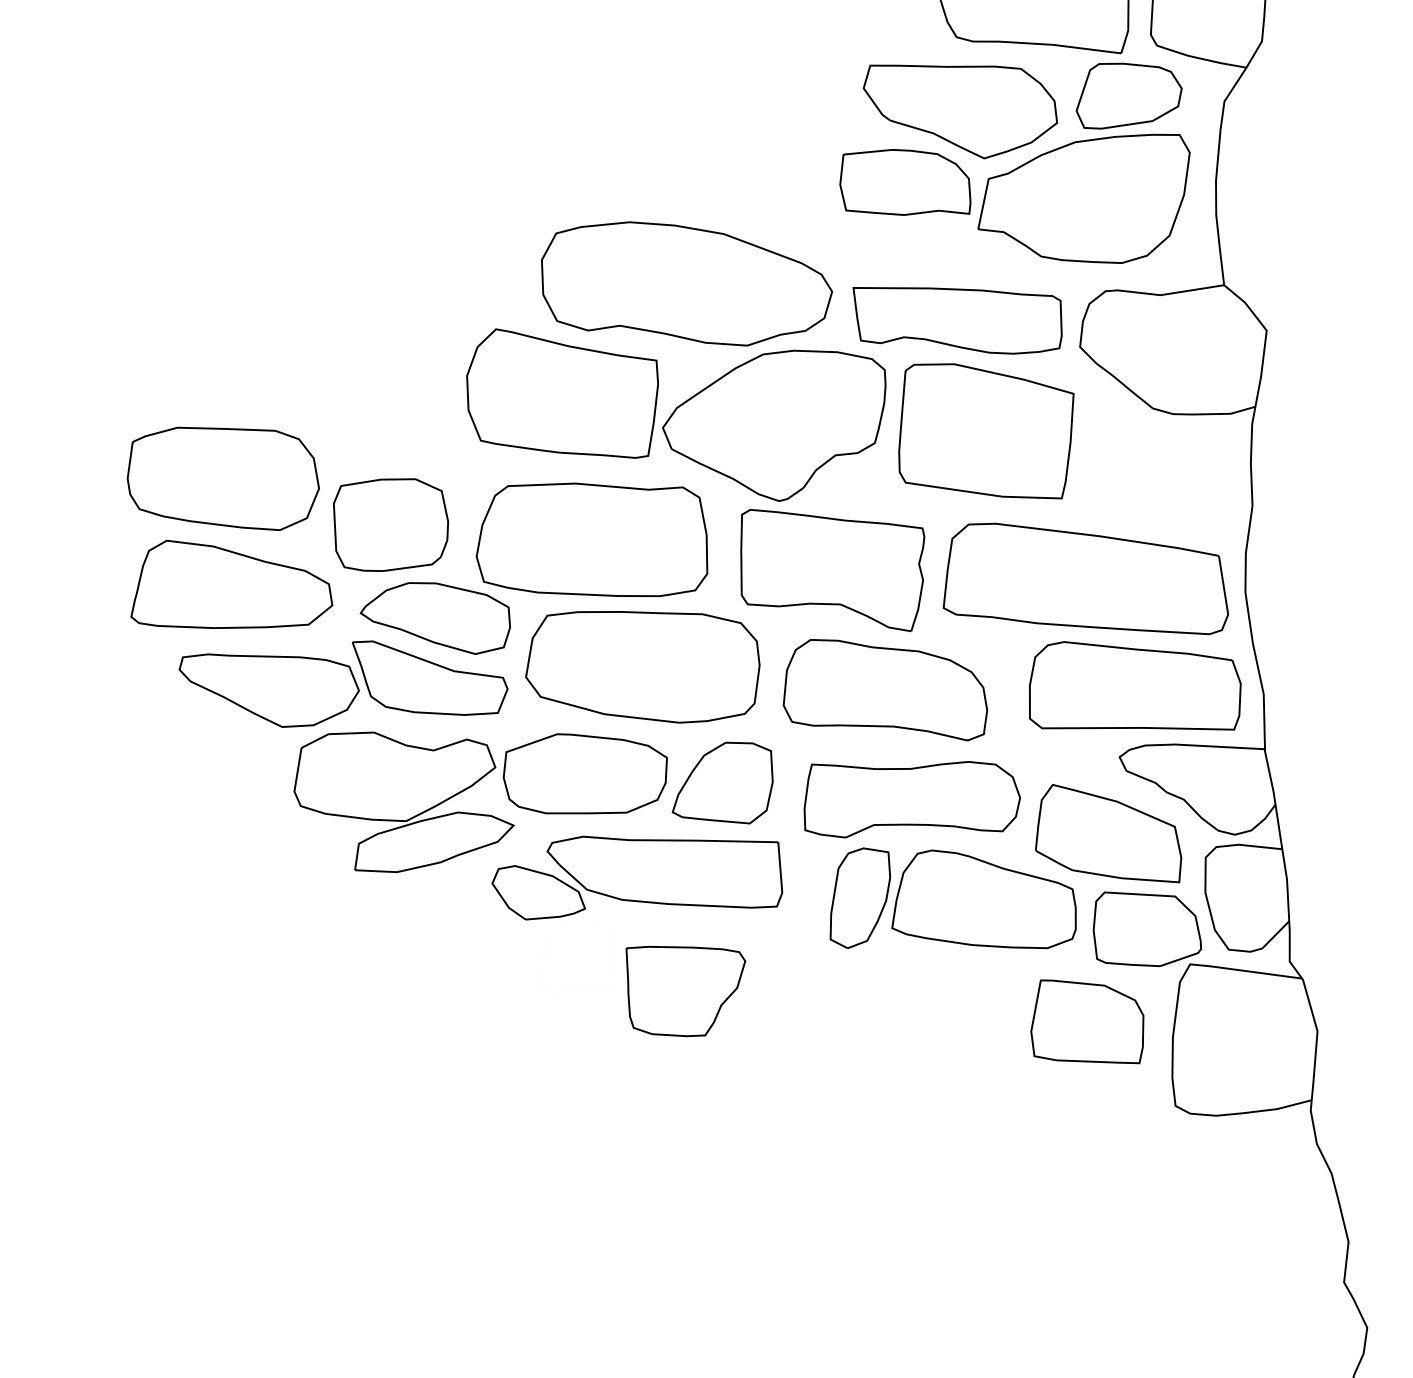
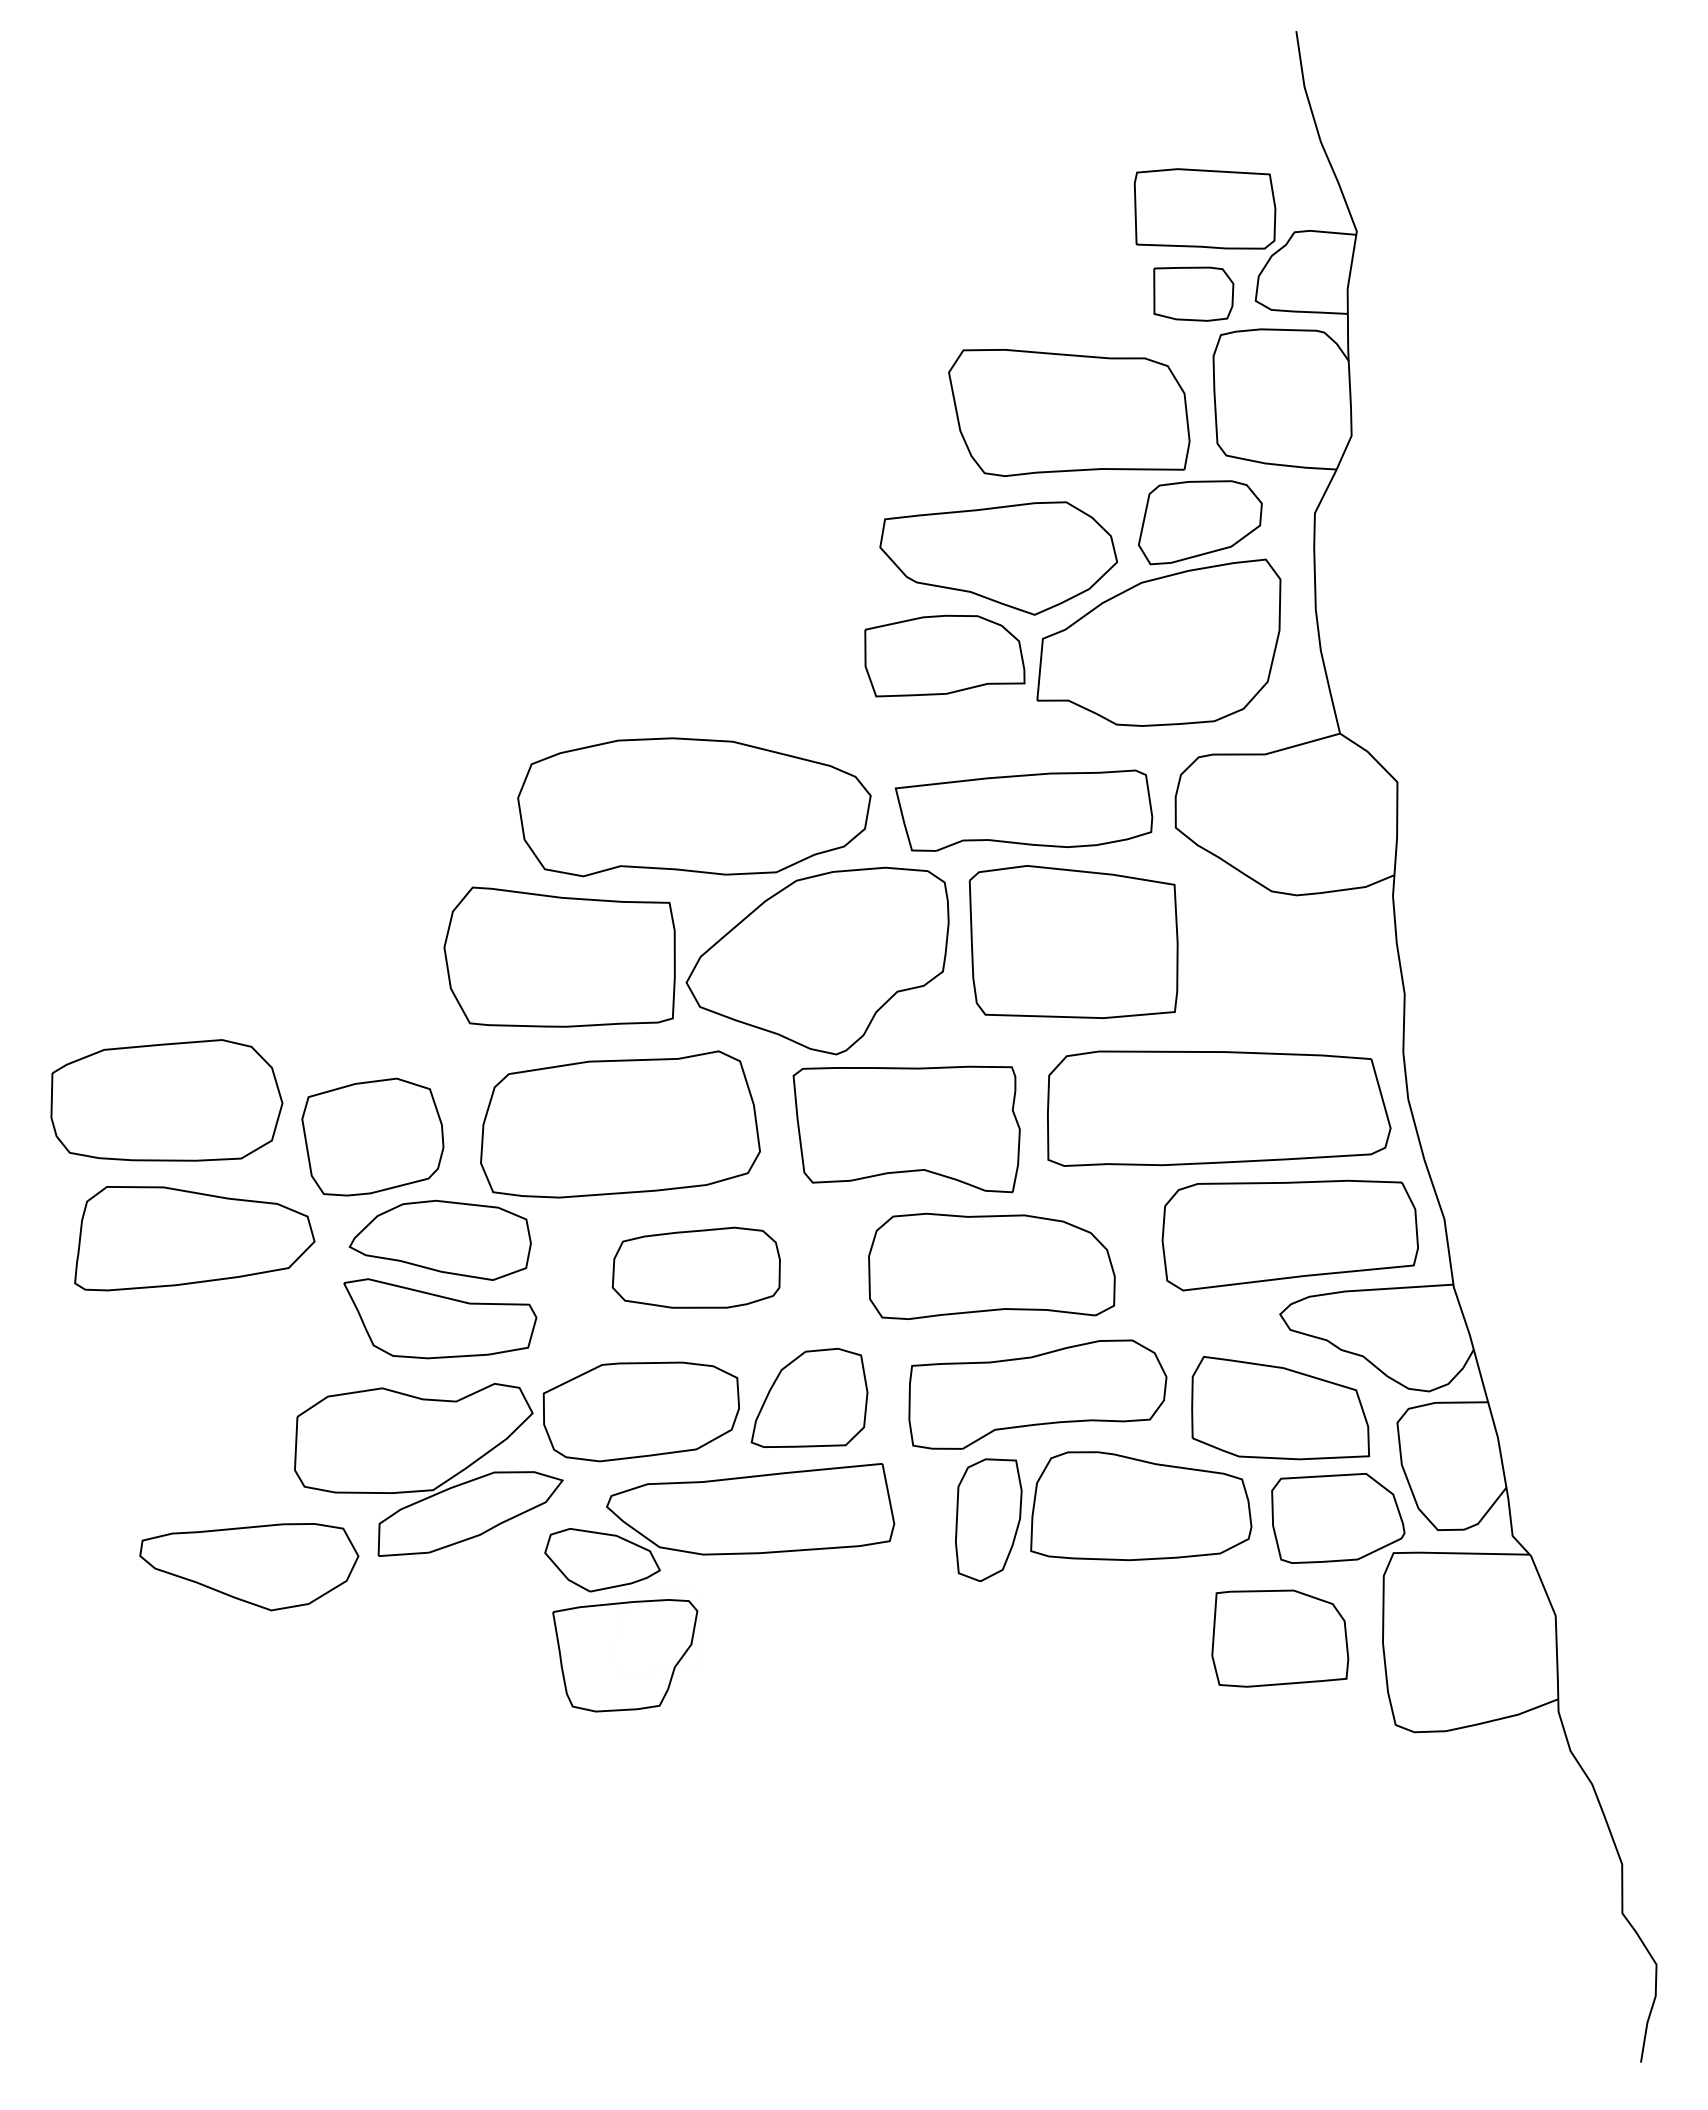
part: (644, 663) -> (696, 1267), size x0.6
part: (268, 689) -> (249, 1567), moved
part: (681, 990) -> (625, 1655), moved

